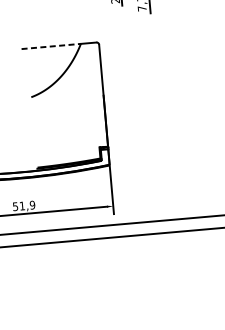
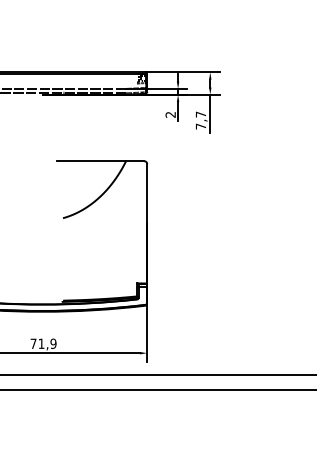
line: (51, 46) -> (91, 161), dashed -> solid
text: (15, 206) -> (33, 343), 51,9 -> 71,9

